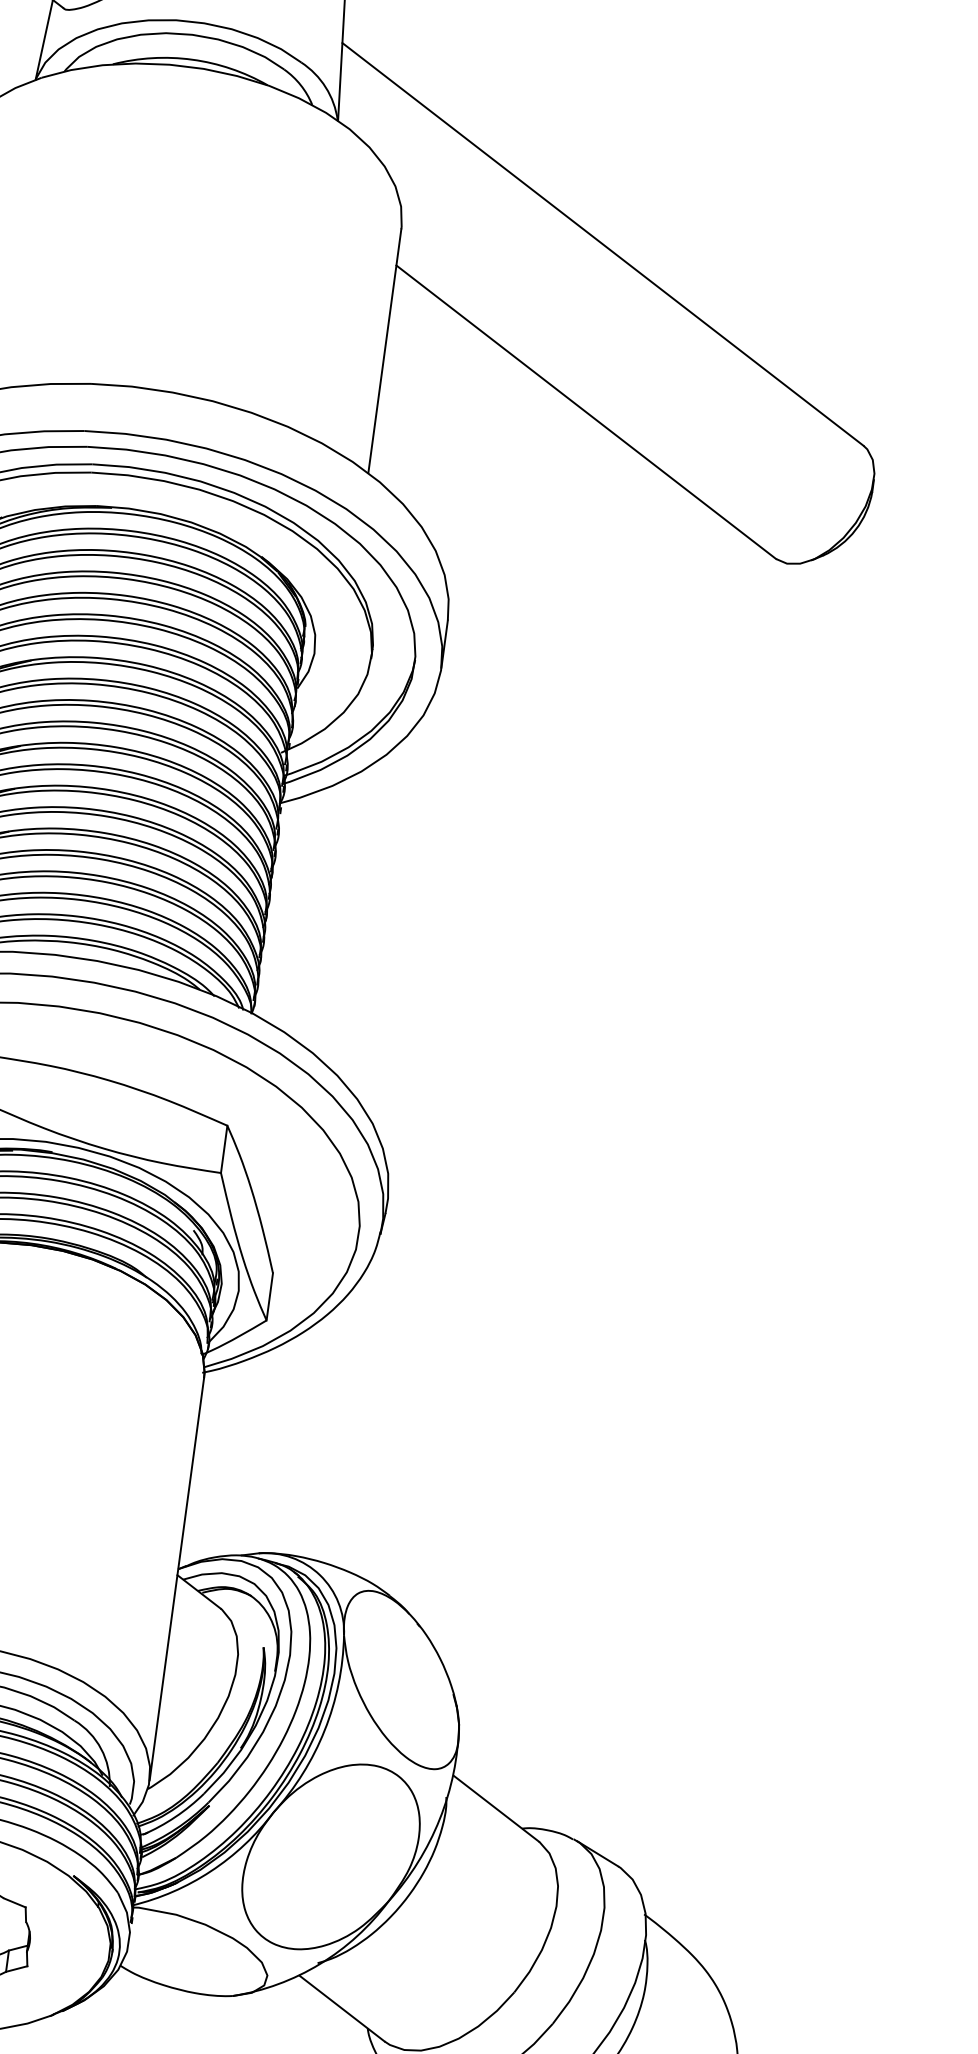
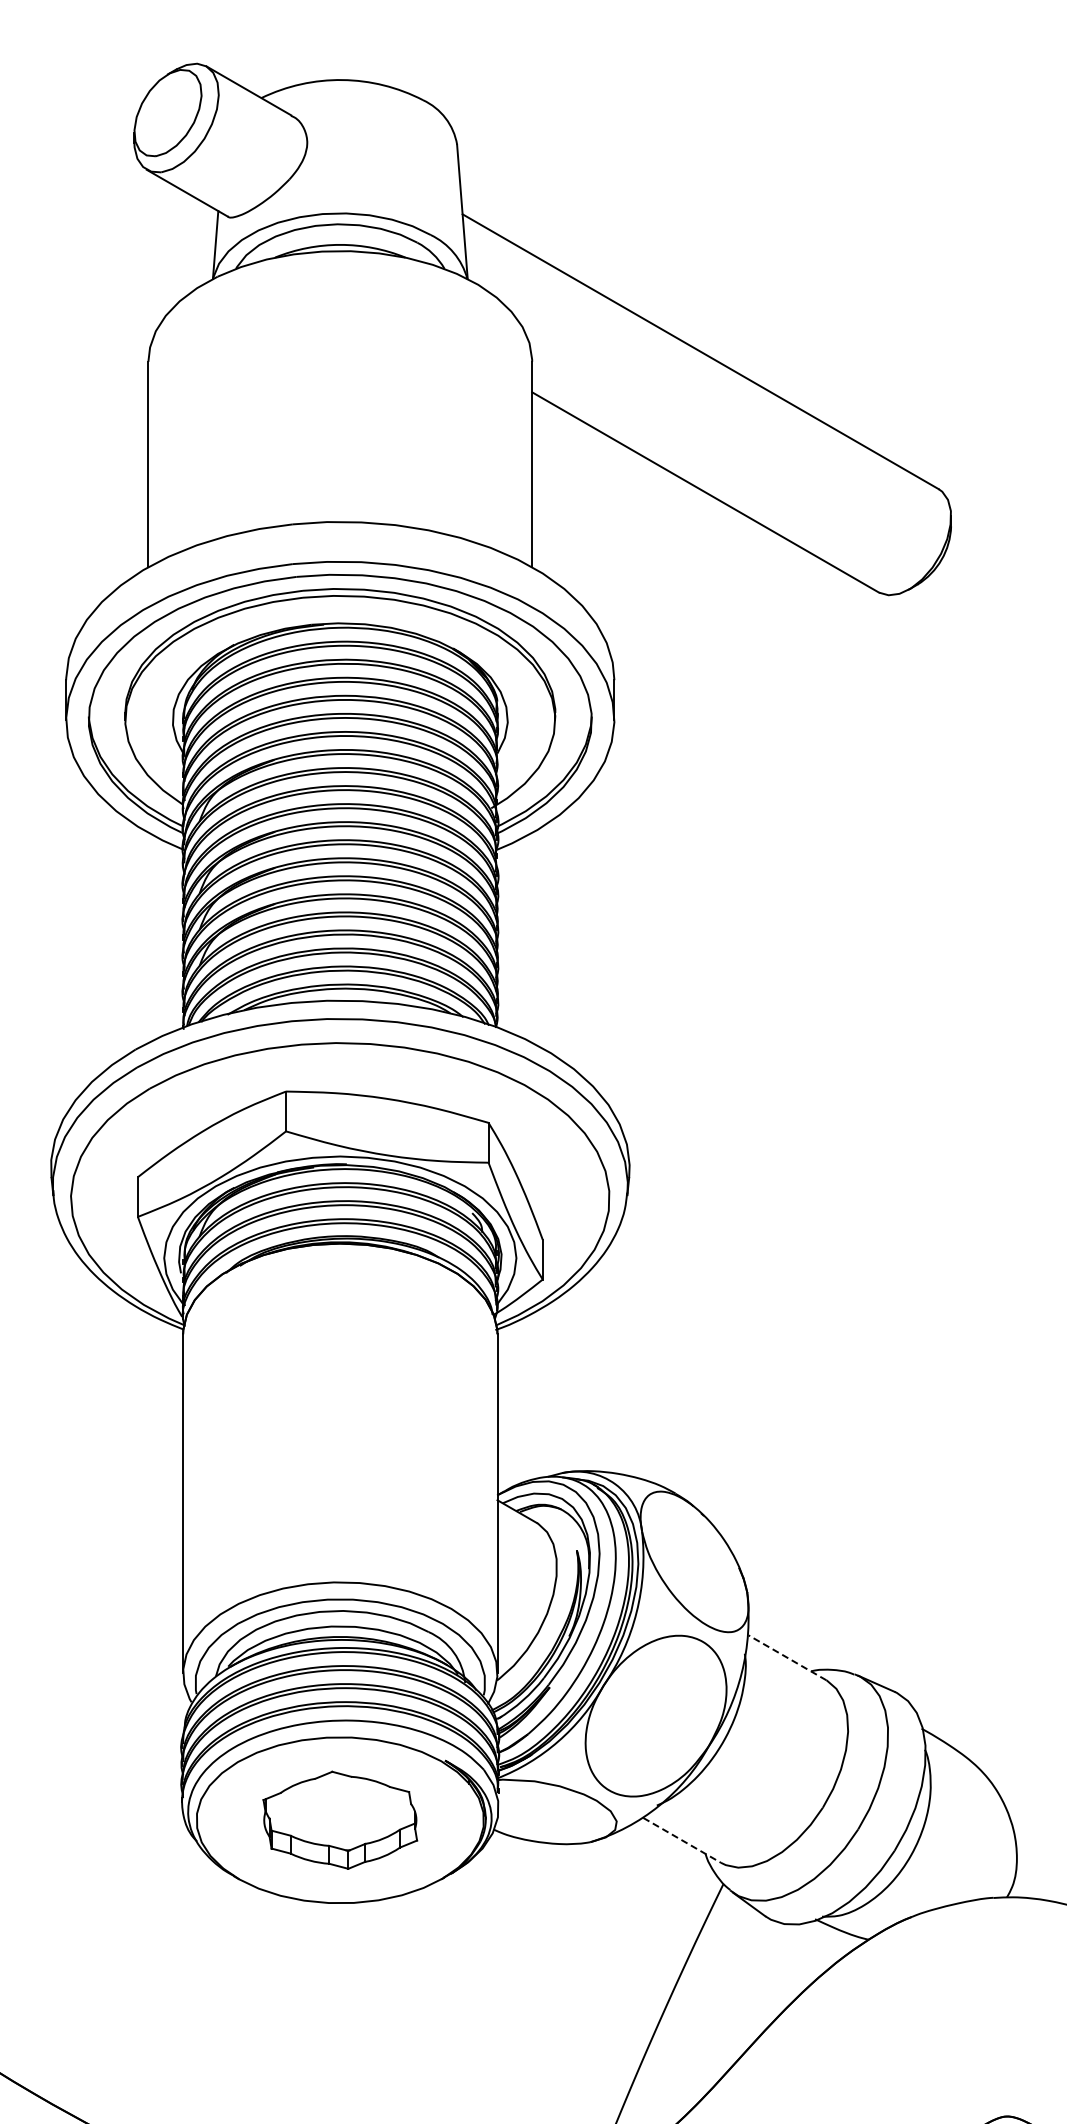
line: (496, 1808) -> (787, 1657), solid -> dashed
line: (342, 2008) -> (682, 1840), solid -> dashed

